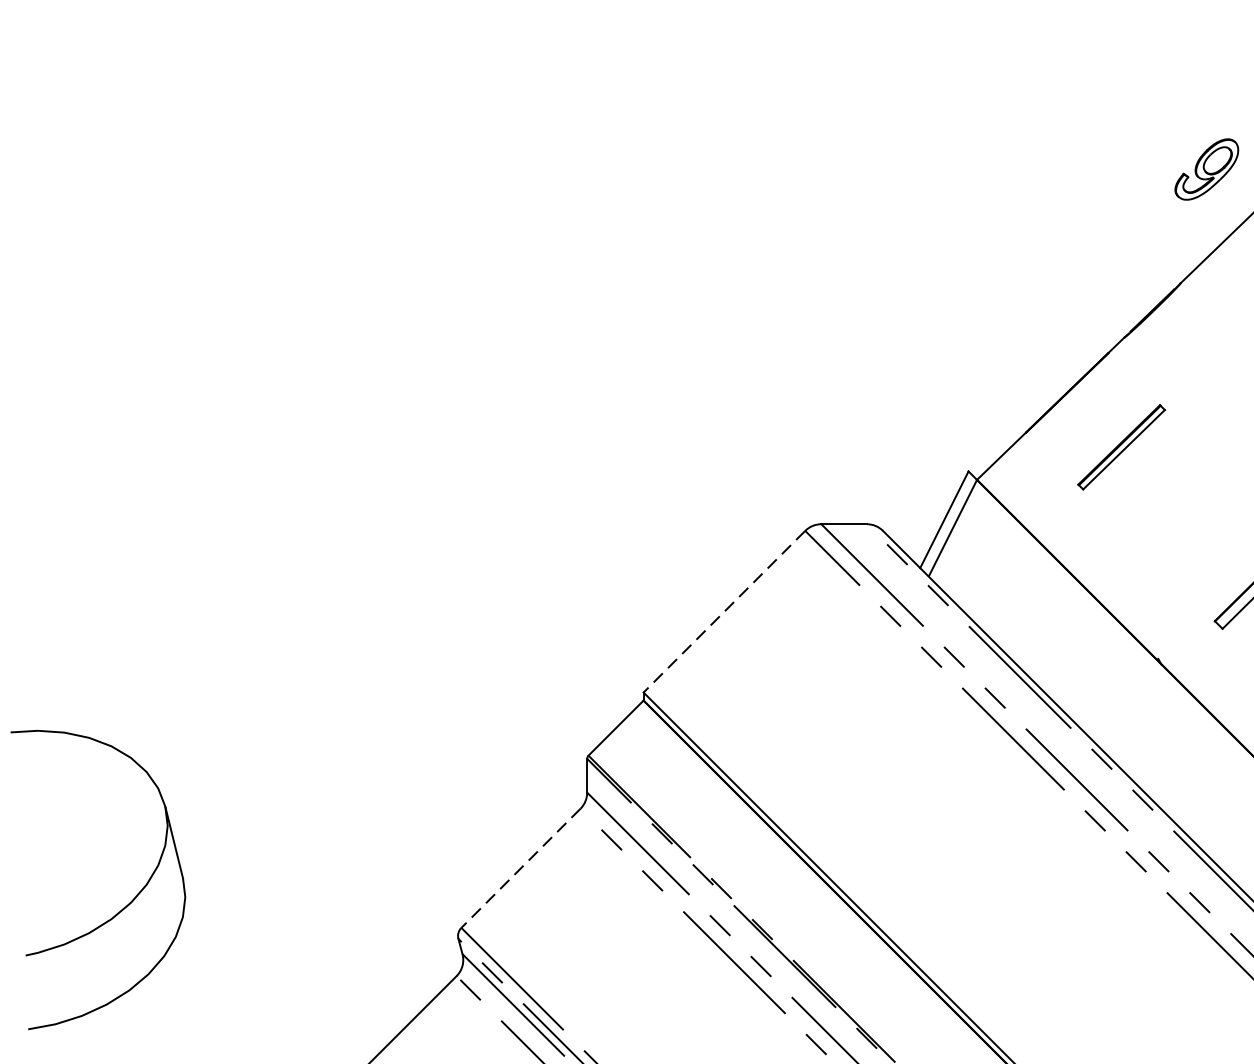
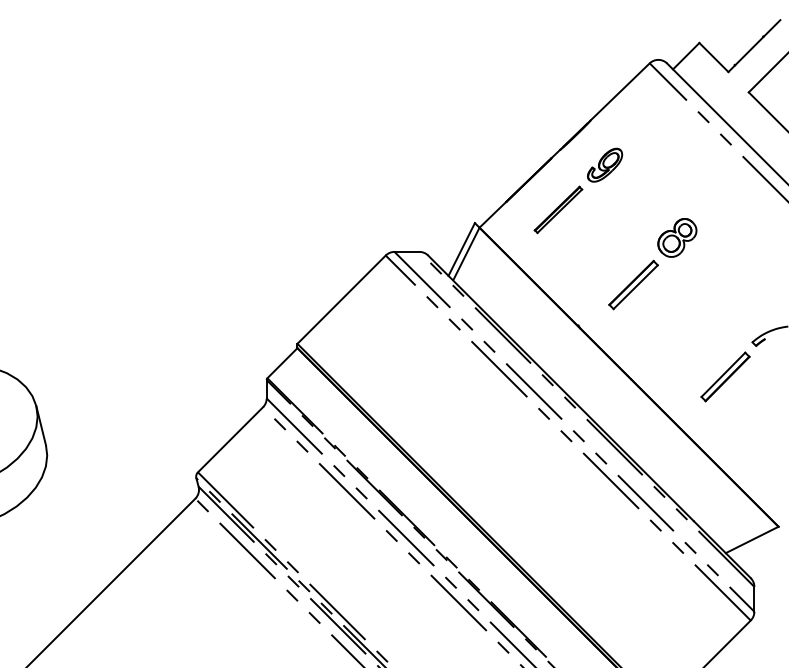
part: (1207, 168) -> (605, 164), moved
line: (724, 613) -> (341, 300), dashed -> solid
line: (520, 869) -> (230, 440), dashed -> solid

